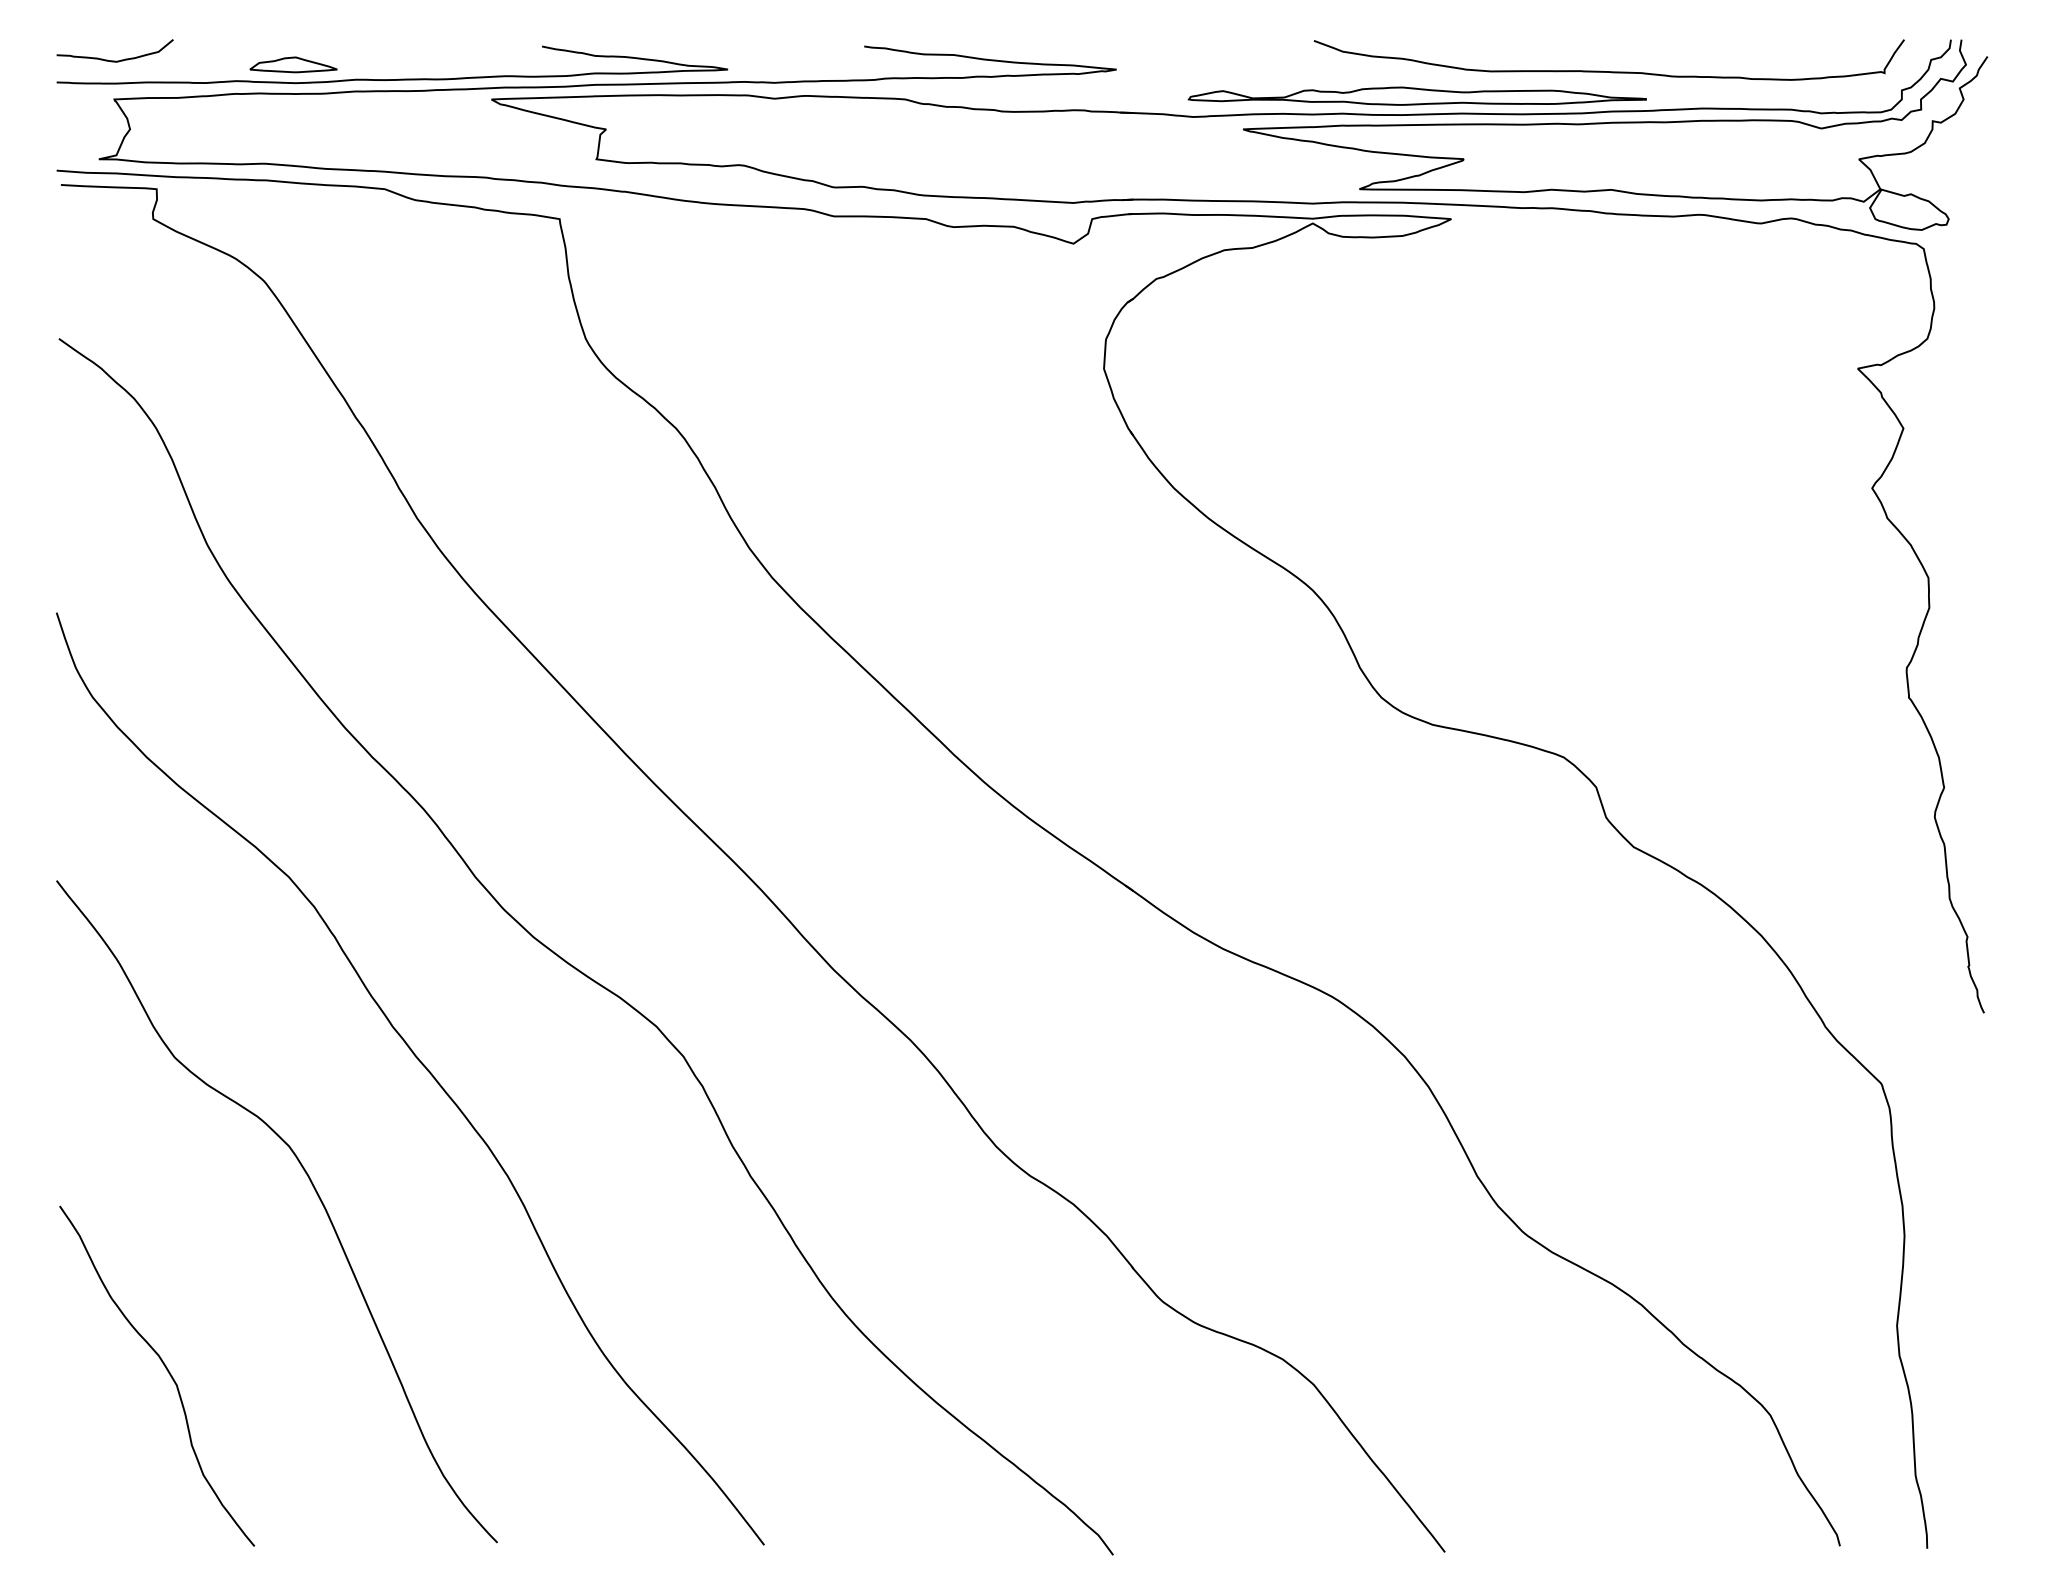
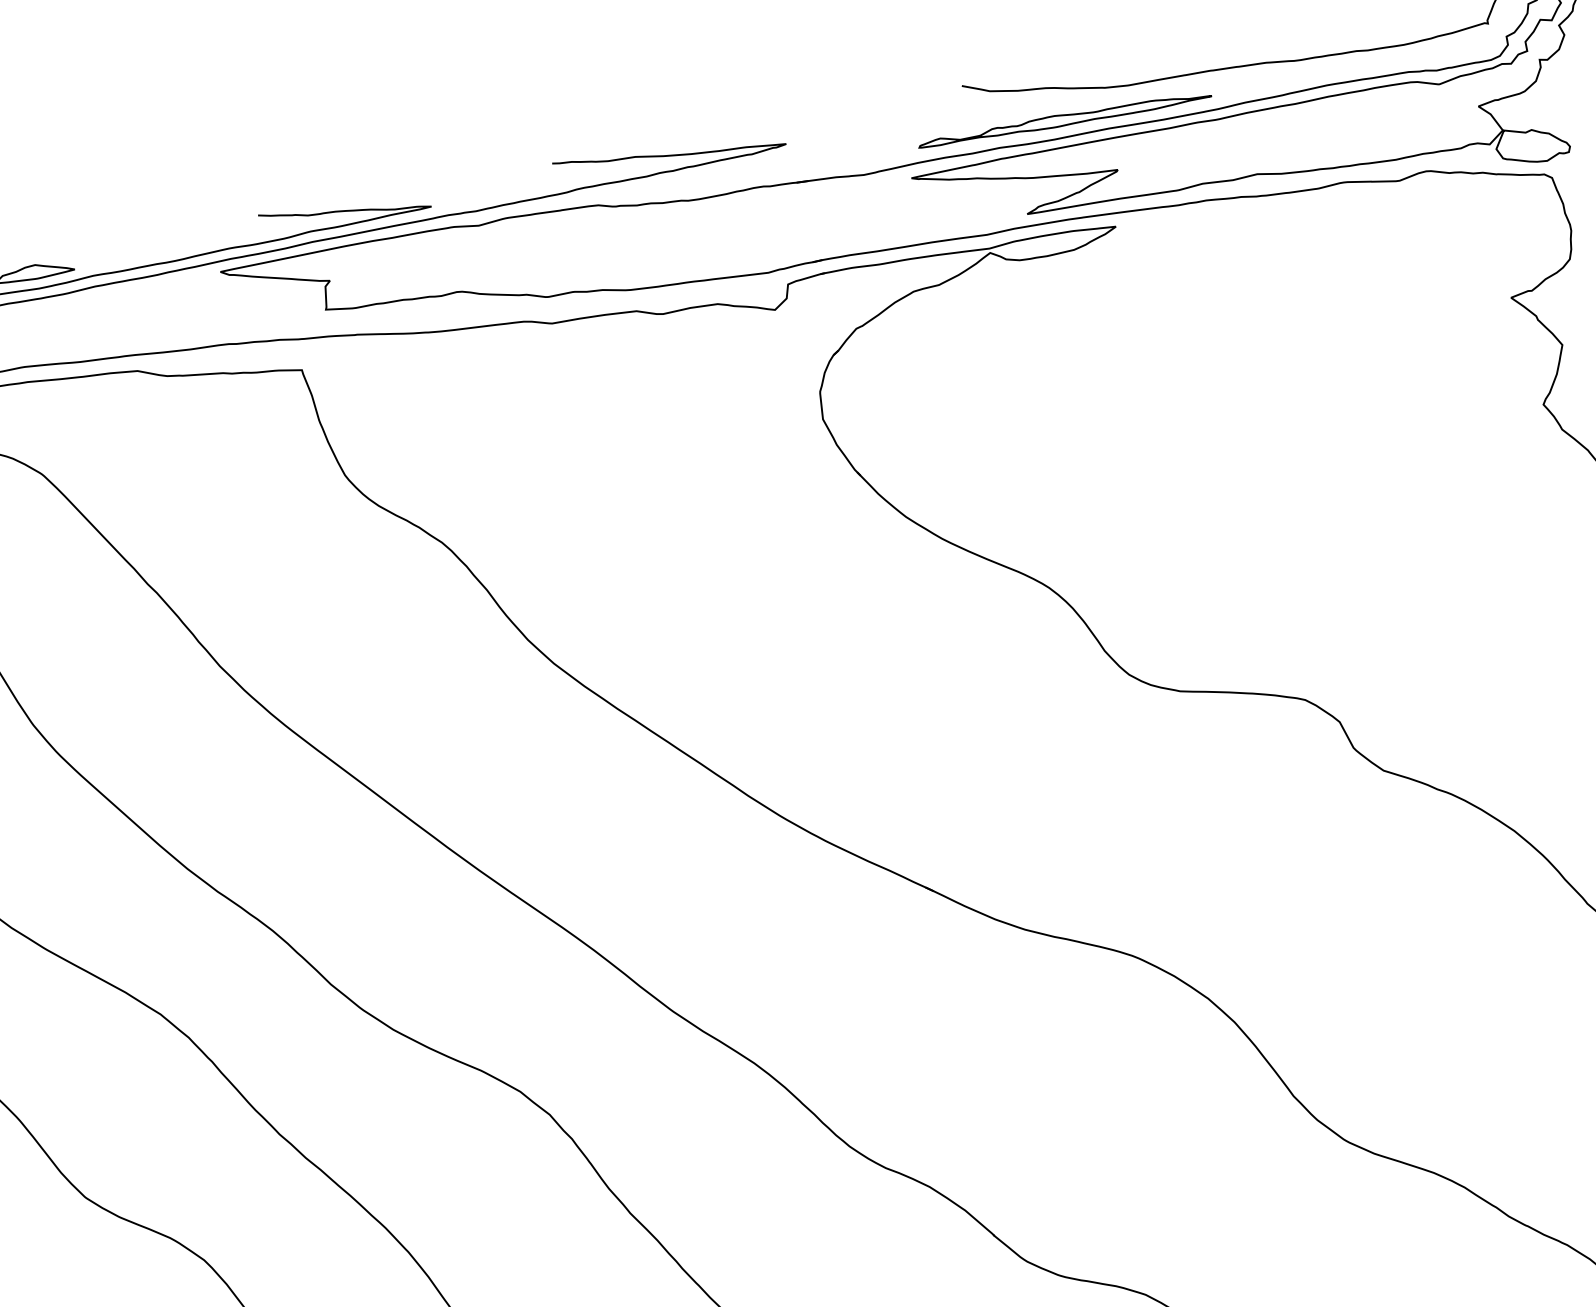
part: (1416, 95) -> (1064, 119), size x0.7

